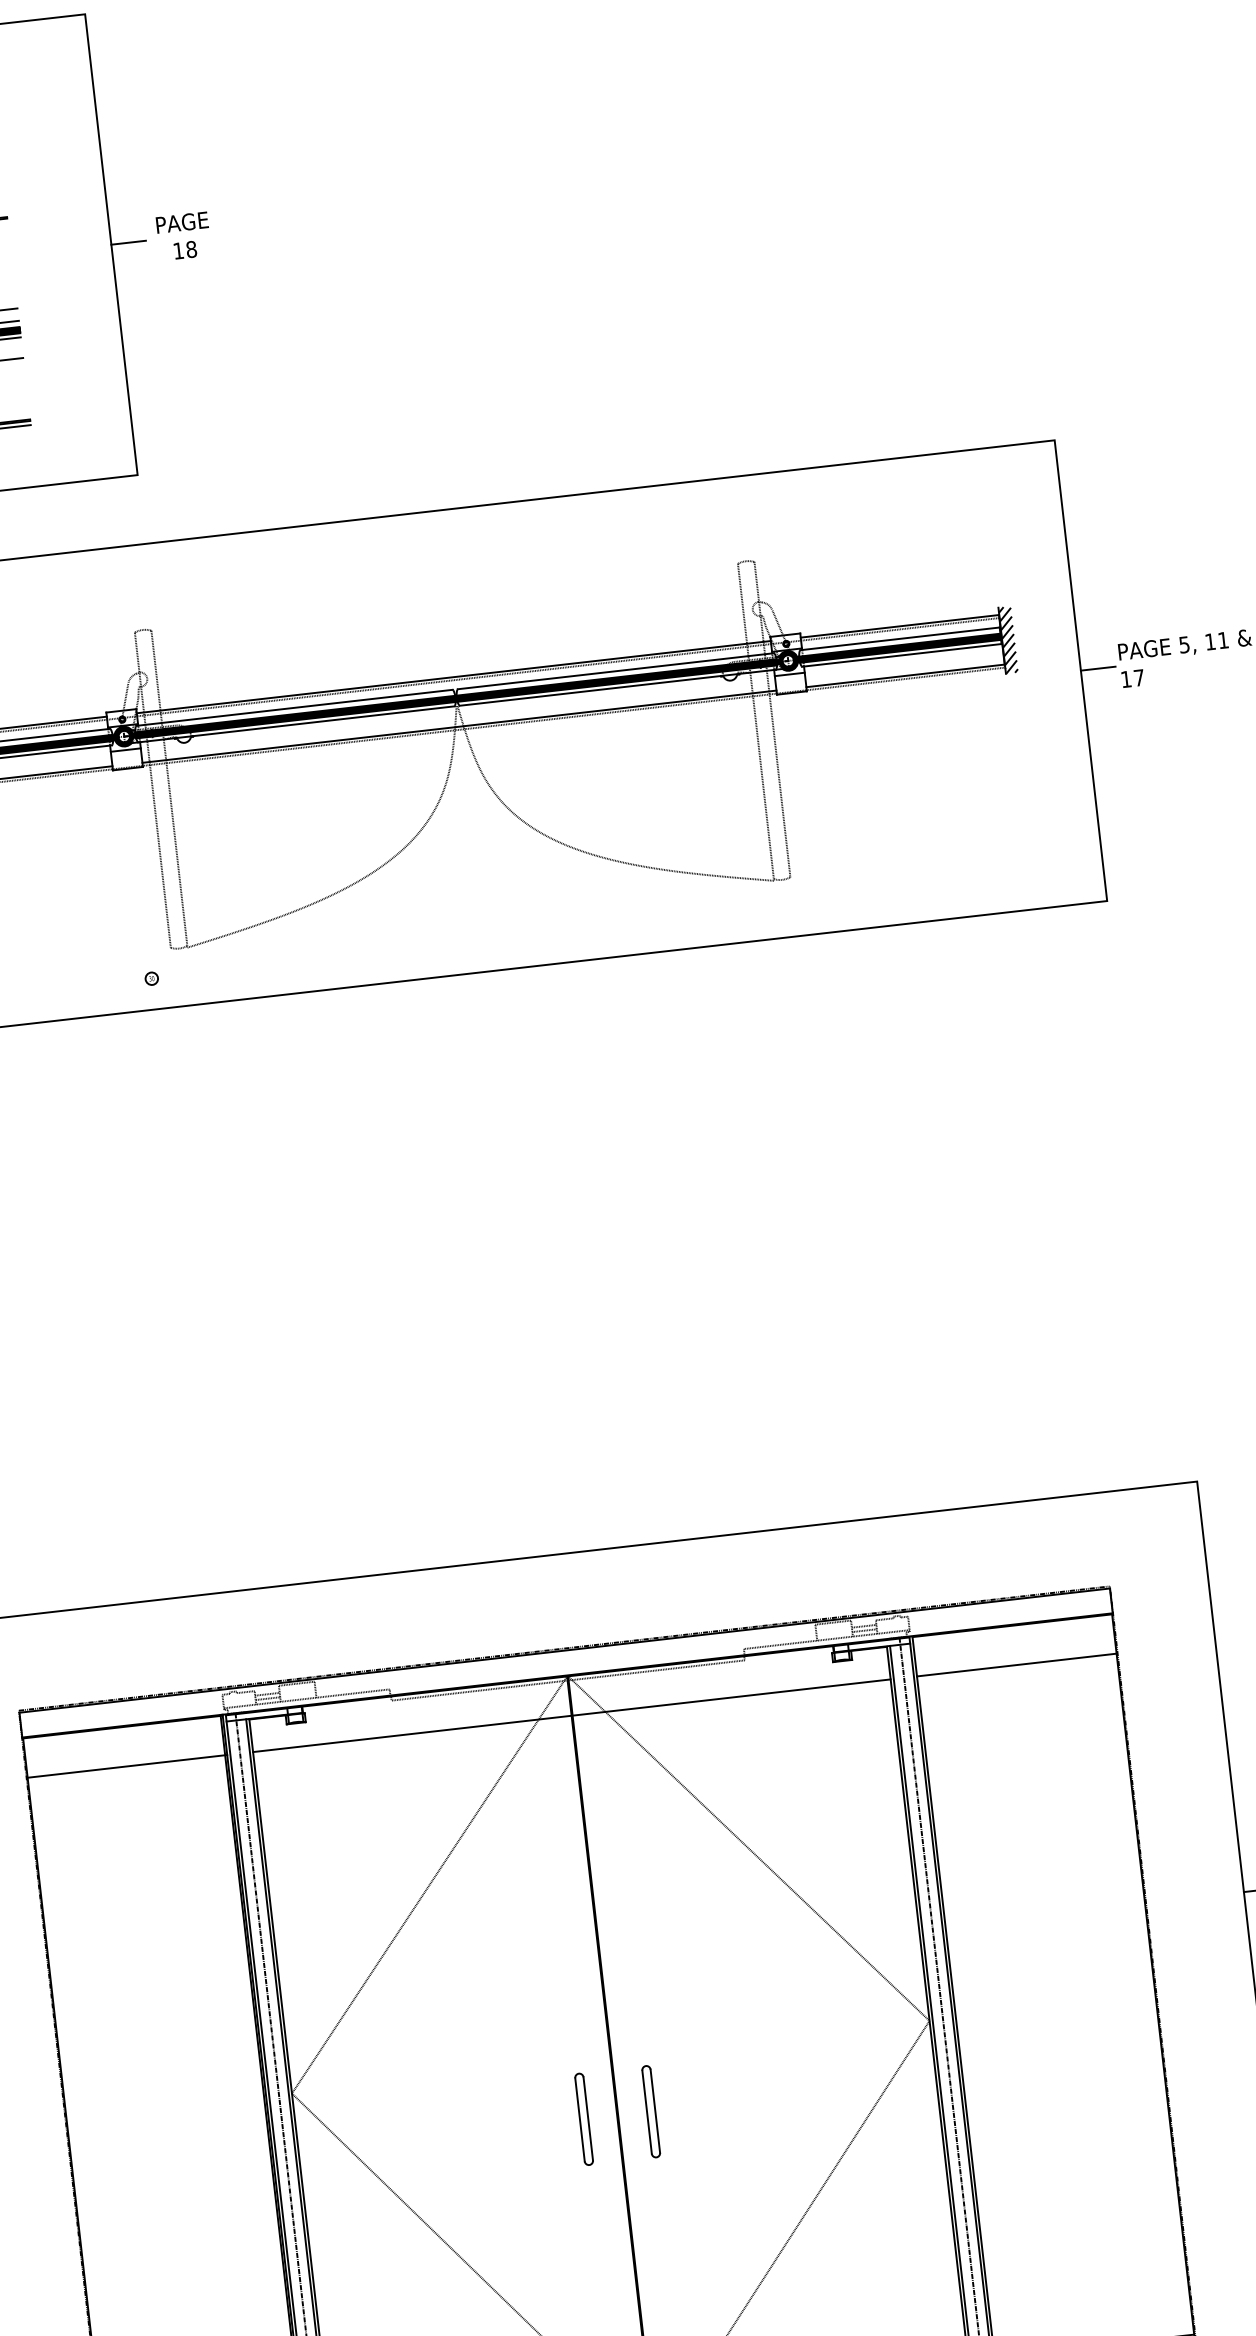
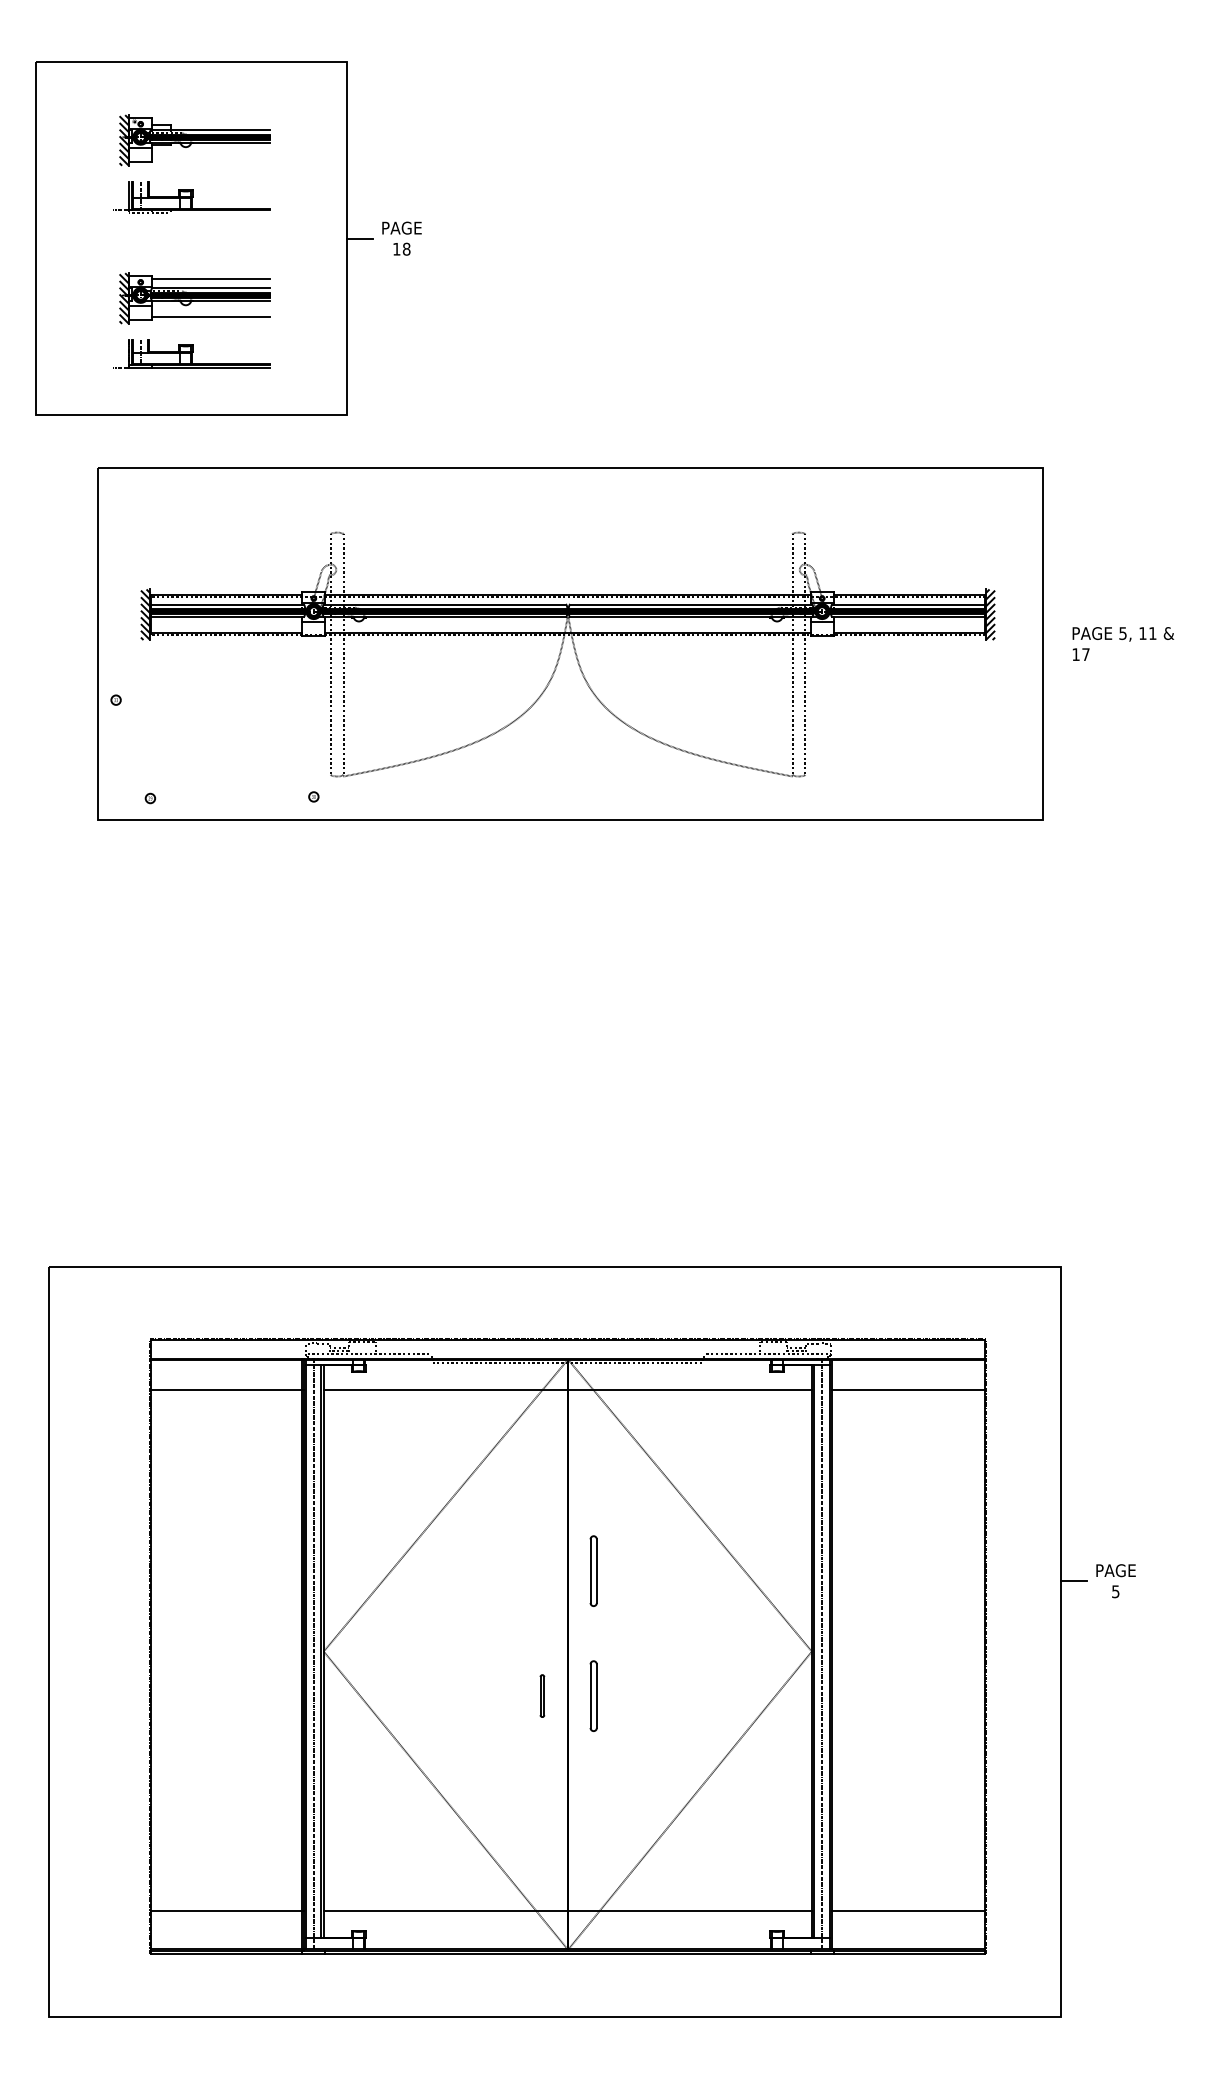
line: (1097, 669) -> (1055, 644), removed
part: (632, 1947) -> (593, 1570), added
part: (584, 2118) -> (542, 1695), size x0.6

